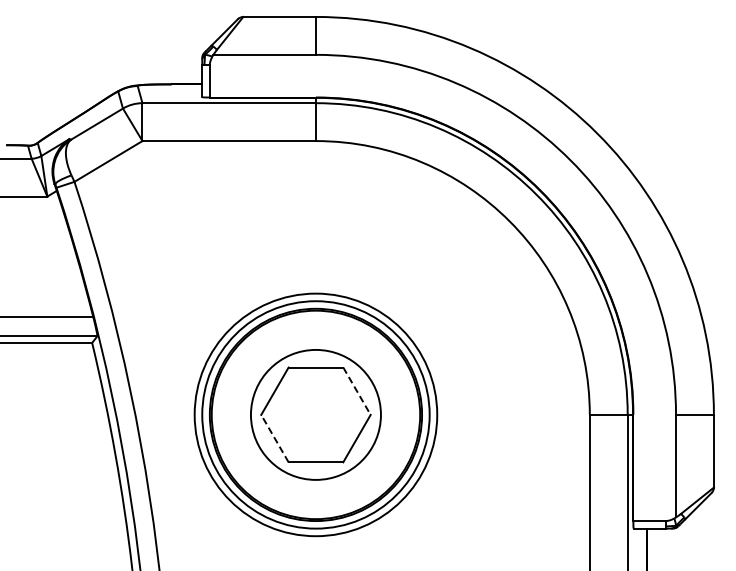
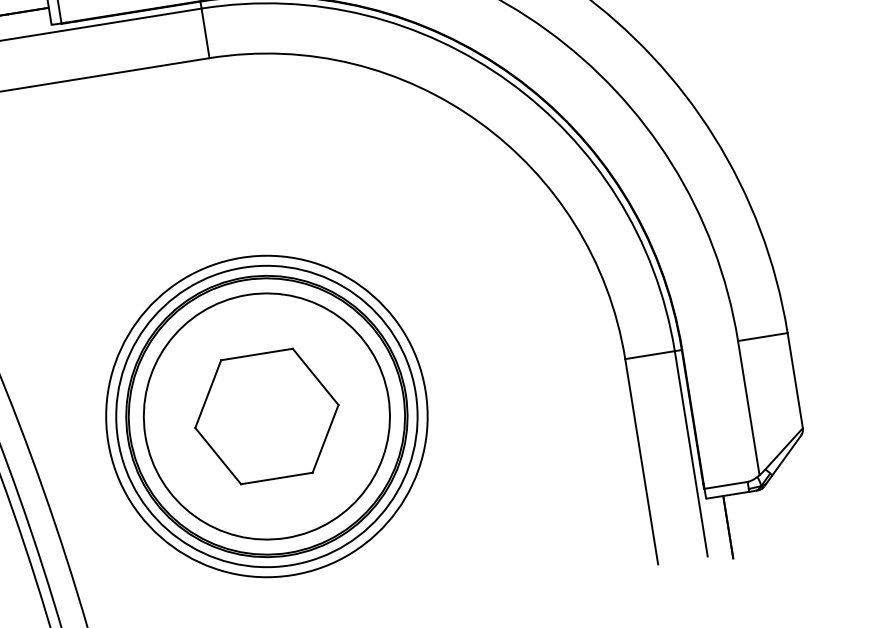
line: (357, 391) -> (316, 377), dashed -> solid
circle: (315, 414) -> (266, 416), size x1.43
line: (274, 438) -> (217, 456), dashed -> solid

